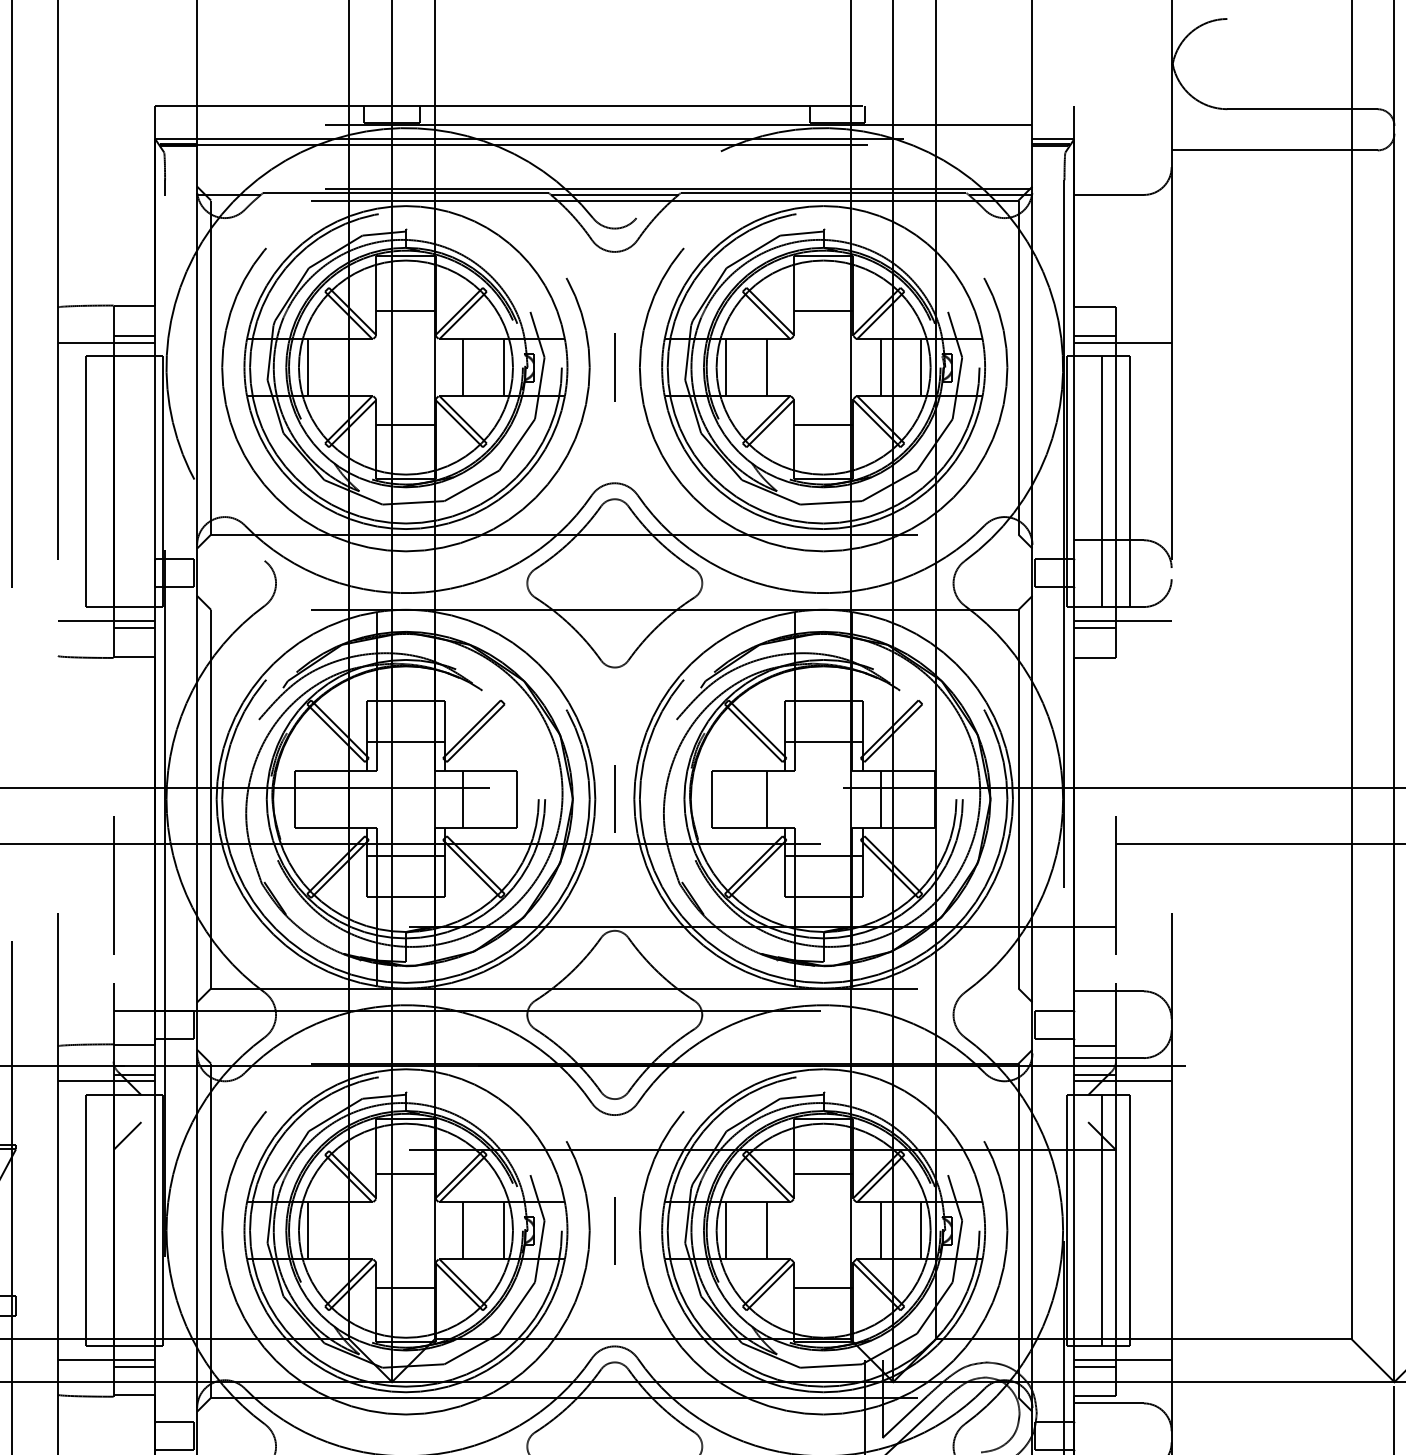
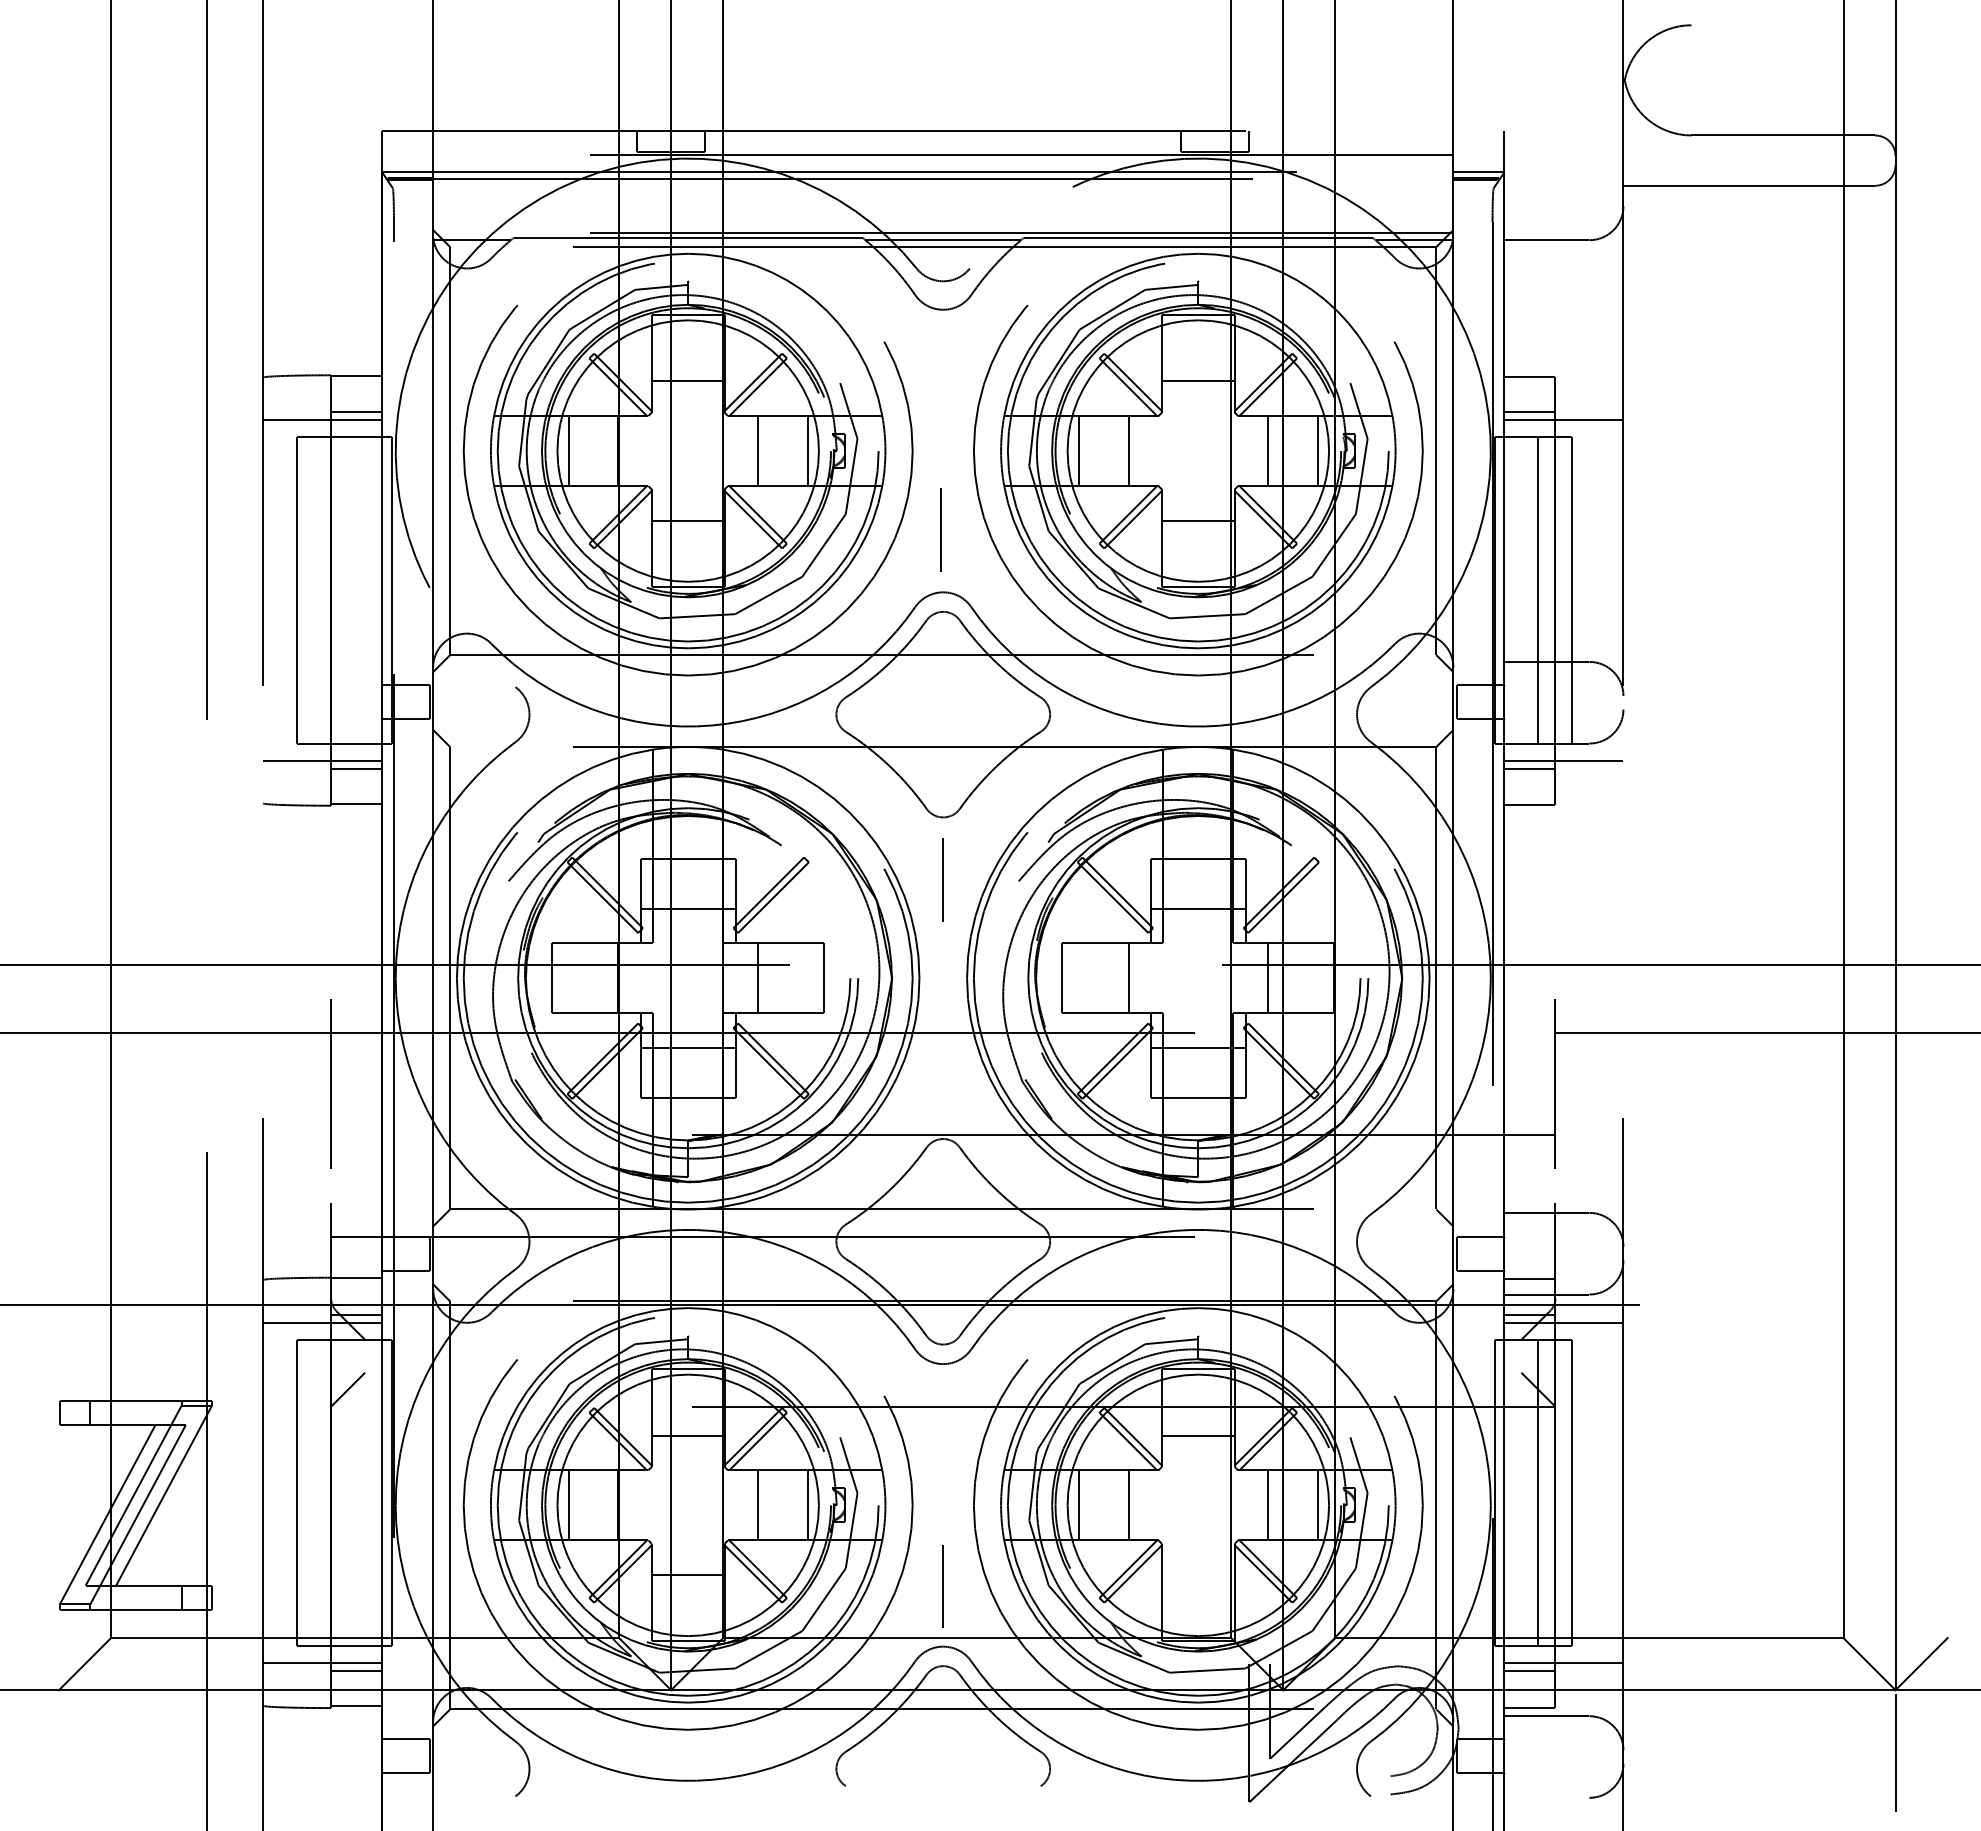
line: (614, 367) -> (940, 529), moved
line: (614, 798) -> (942, 879), moved
line: (614, 1230) -> (942, 1586), moved
line: (822, 1288) -> (1197, 1575), removed

